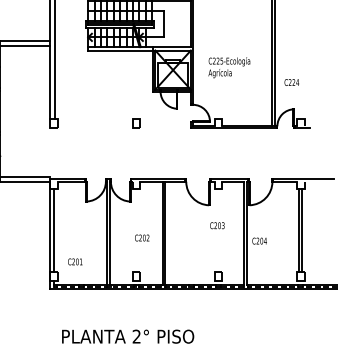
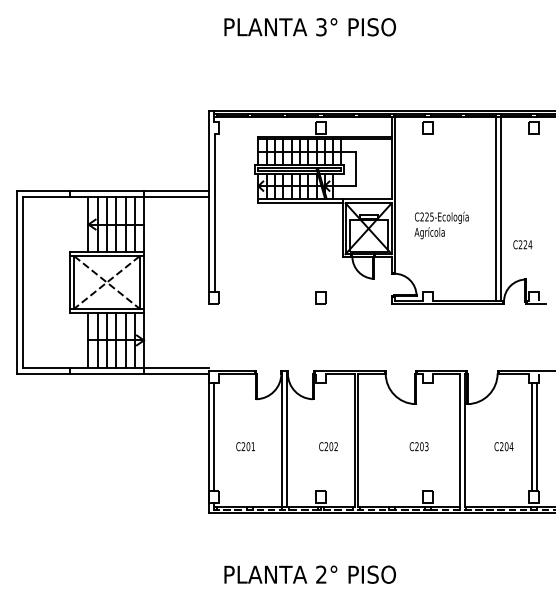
text: (216, 225) -> (418, 446), moved
text: (259, 240) -> (503, 446), moved
text: (75, 261) -> (245, 446), moved

